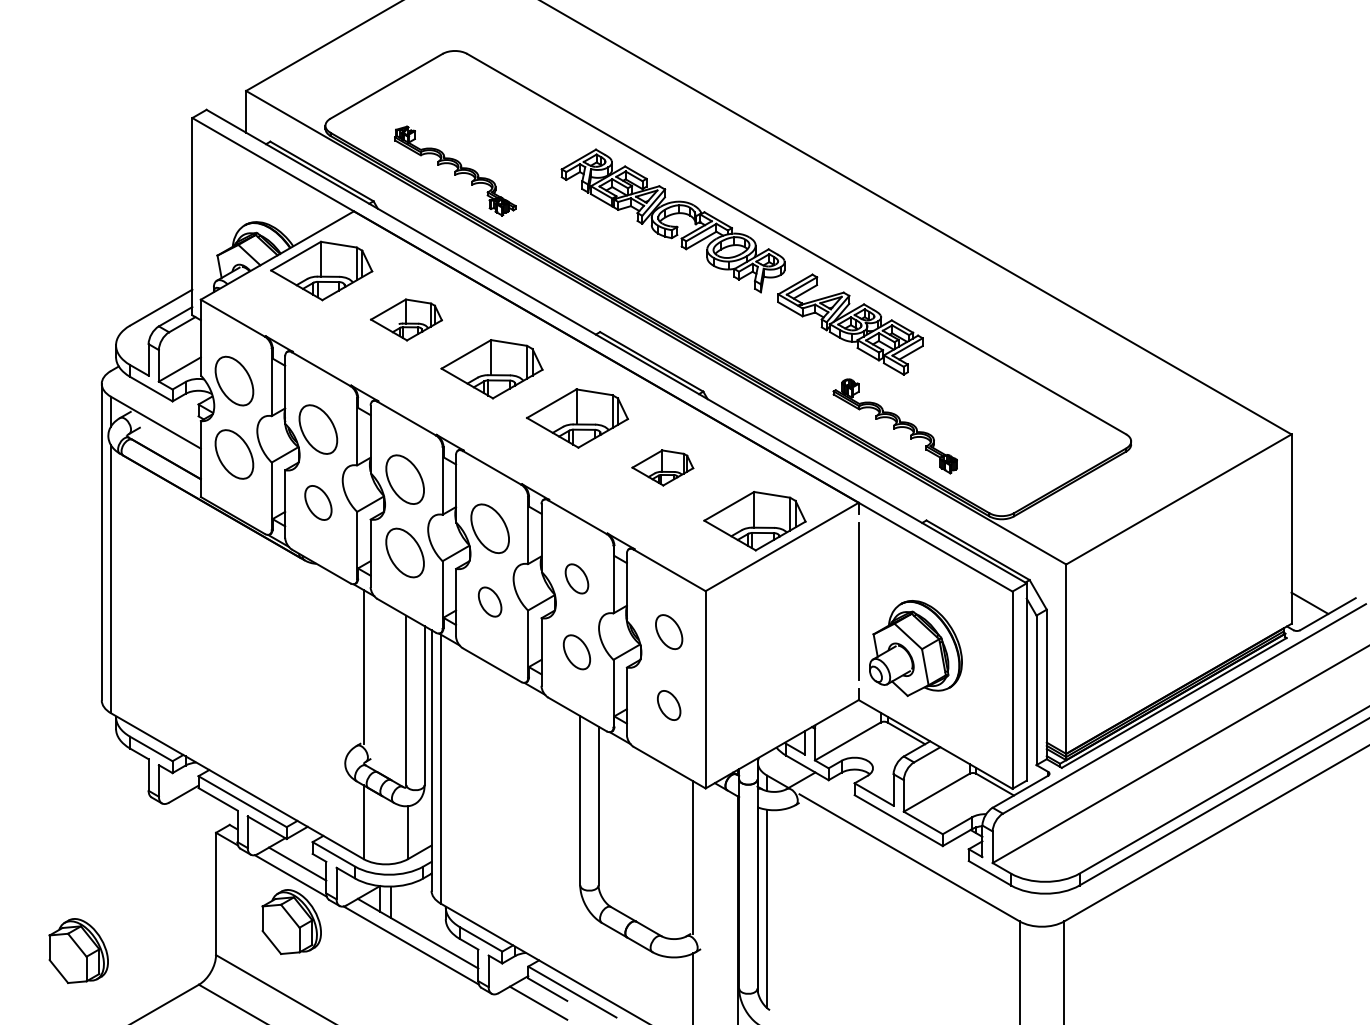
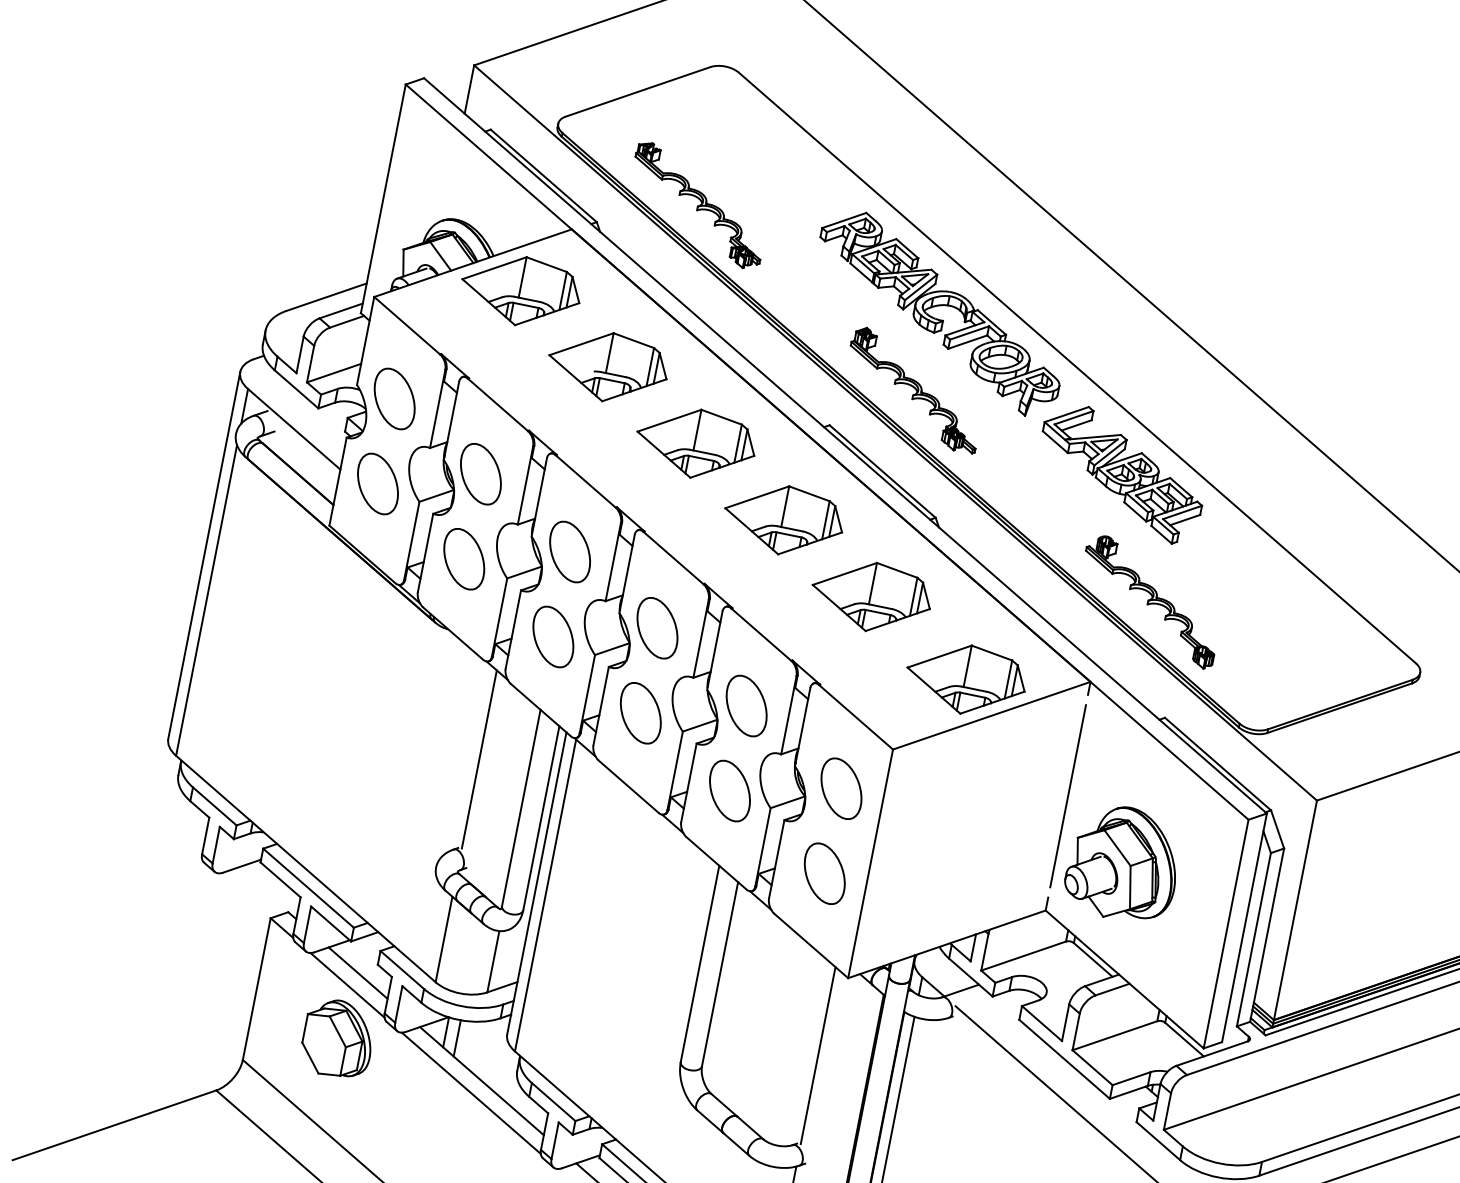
part: (664, 288) -> (914, 389), added
part: (406, 319) -> (608, 366), size x1.43
part: (662, 467) -> (871, 596), size x1.67
part: (318, 502) -> (464, 558), size x1.43
part: (576, 578) -> (746, 705), size x1.67
part: (489, 601) -> (640, 712), size x1.67
part: (668, 631) -> (840, 787), size x1.43
part: (576, 652) -> (729, 791), size x1.43
part: (668, 705) -> (823, 873), size x1.67
part: (78, 950) -> (84, 1023), removed

